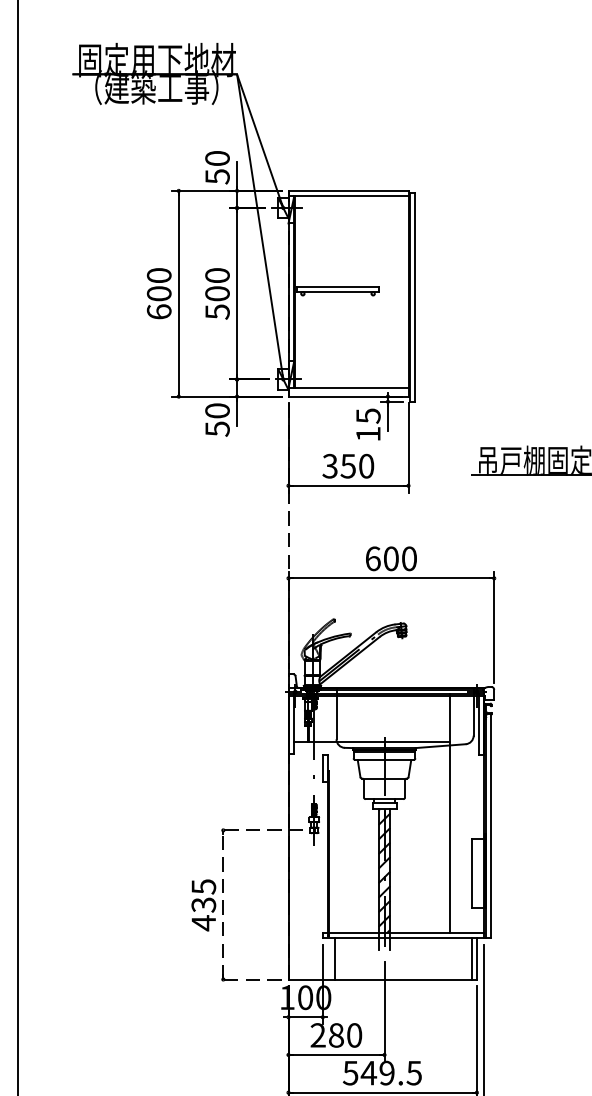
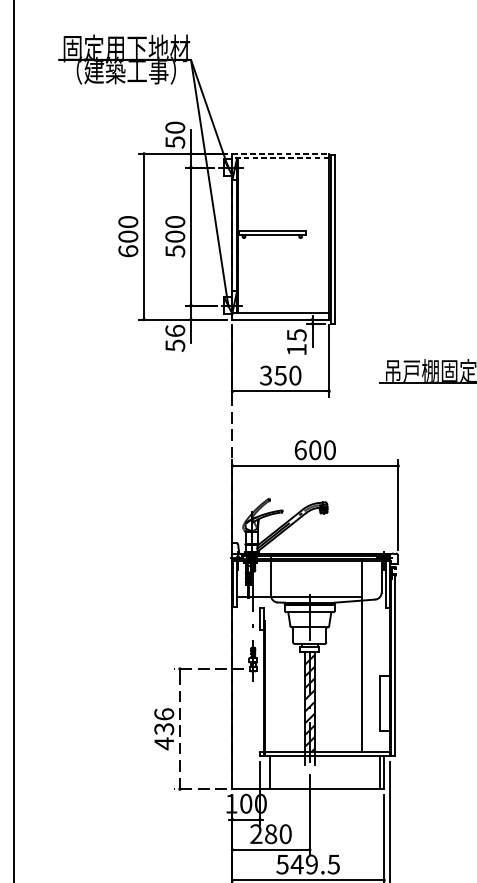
line: (349, 190) -> (281, 153), solid -> dashed
line: (348, 196) -> (280, 158), solid -> dashed
text: (217, 410) -> (175, 330), 50 -> 56
text: (203, 886) -> (163, 714), 435 -> 436

